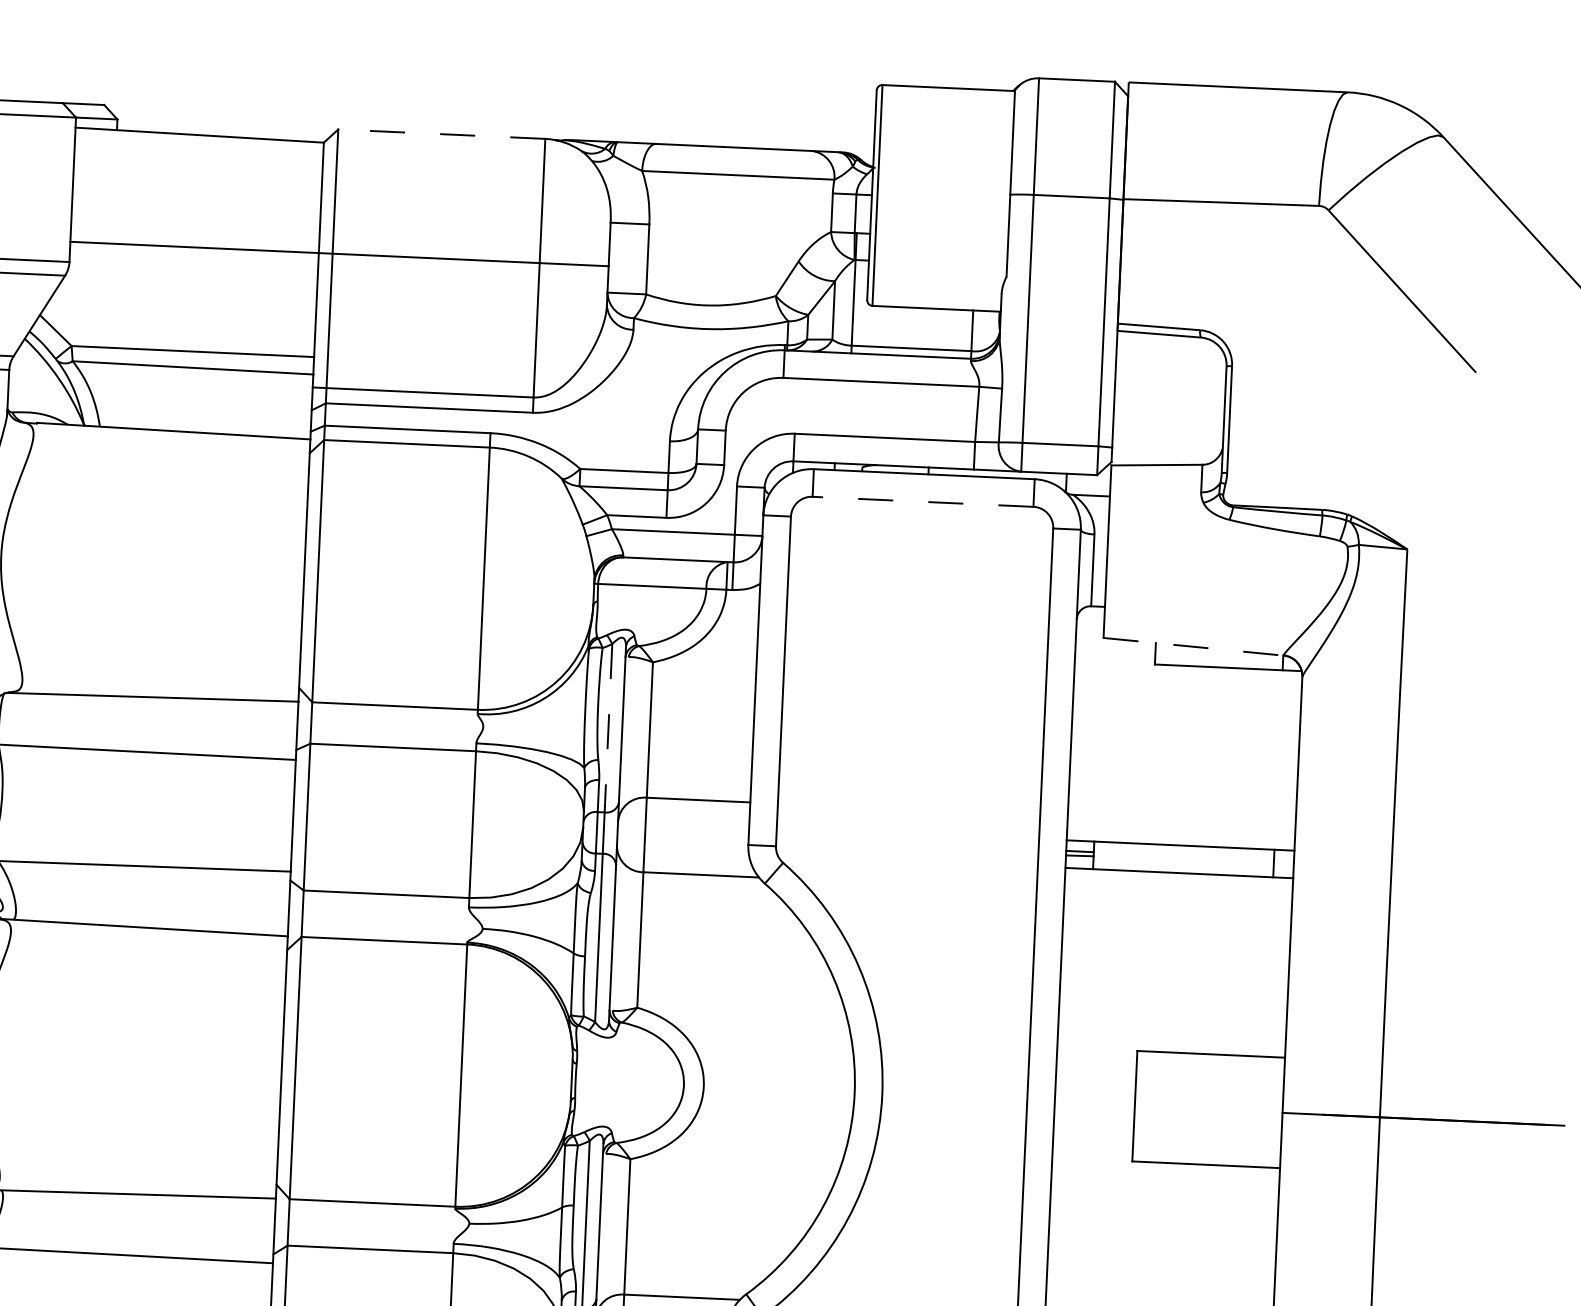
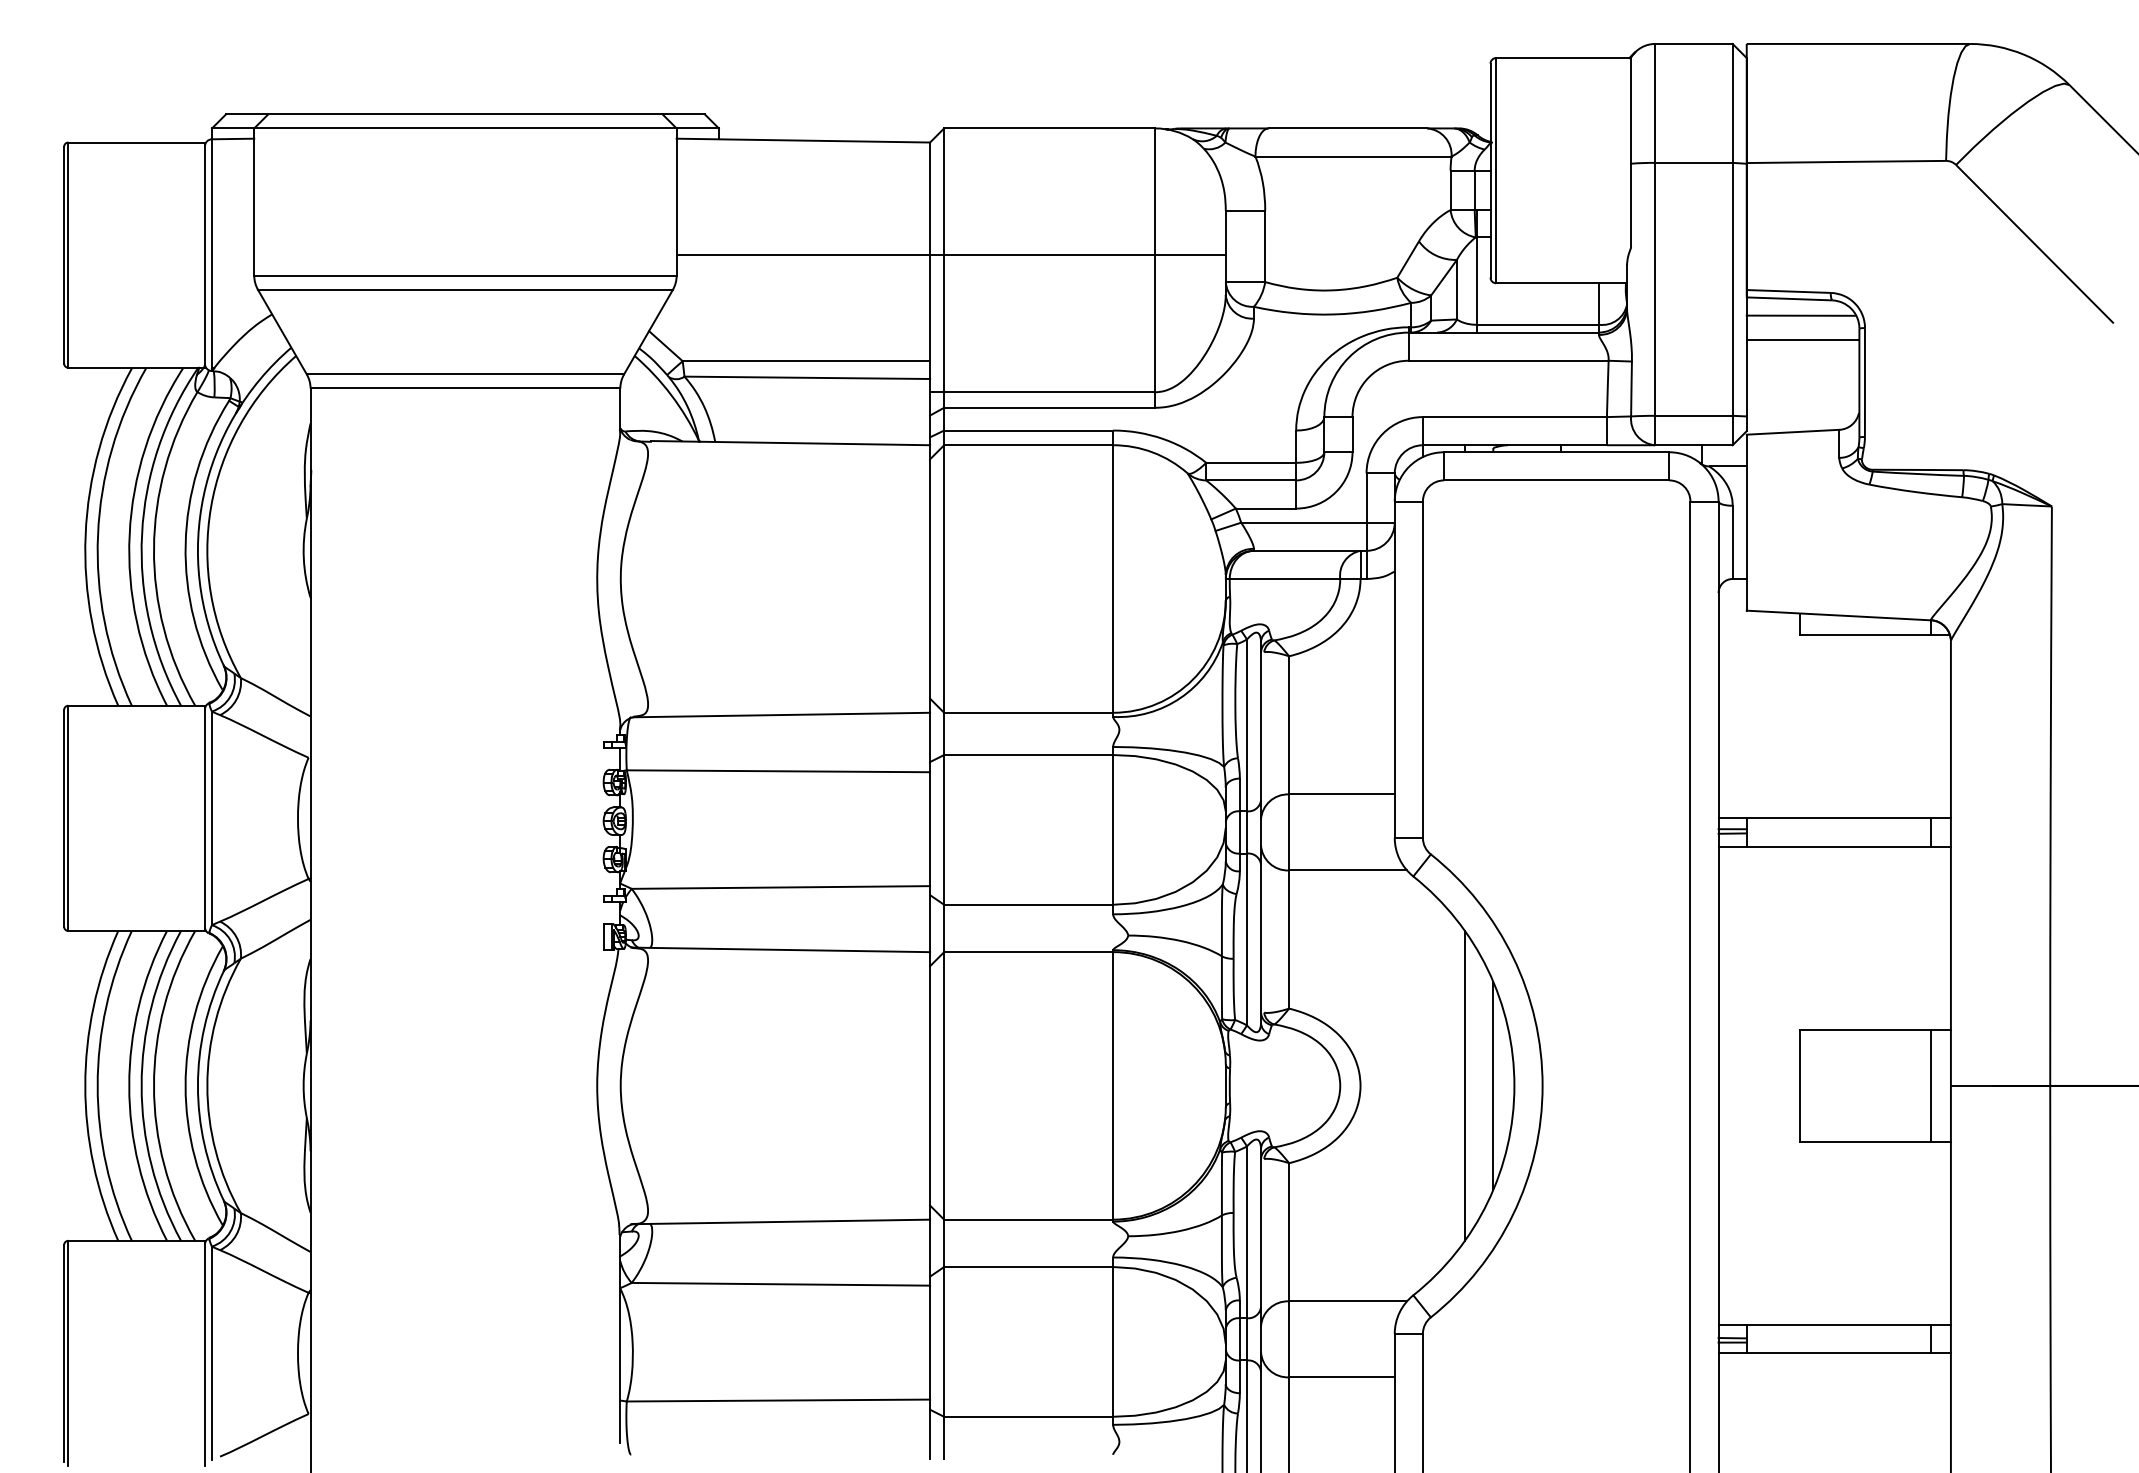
line: (441, 134) -> (1049, 128), dashed -> solid
line: (1169, 350) -> (1800, 315), added
line: (1170, 374) -> (1802, 339), added
line: (922, 501) -> (1556, 480), dashed -> solid
line: (1194, 646) -> (1839, 615), dashed -> solid
line: (608, 728) -> (1246, 725), dashed -> solid
line: (806, 1090) -> (1465, 1085), added
line: (834, 1092) -> (1493, 1085), added
line: (1262, 1111) -> (1930, 1085), added

